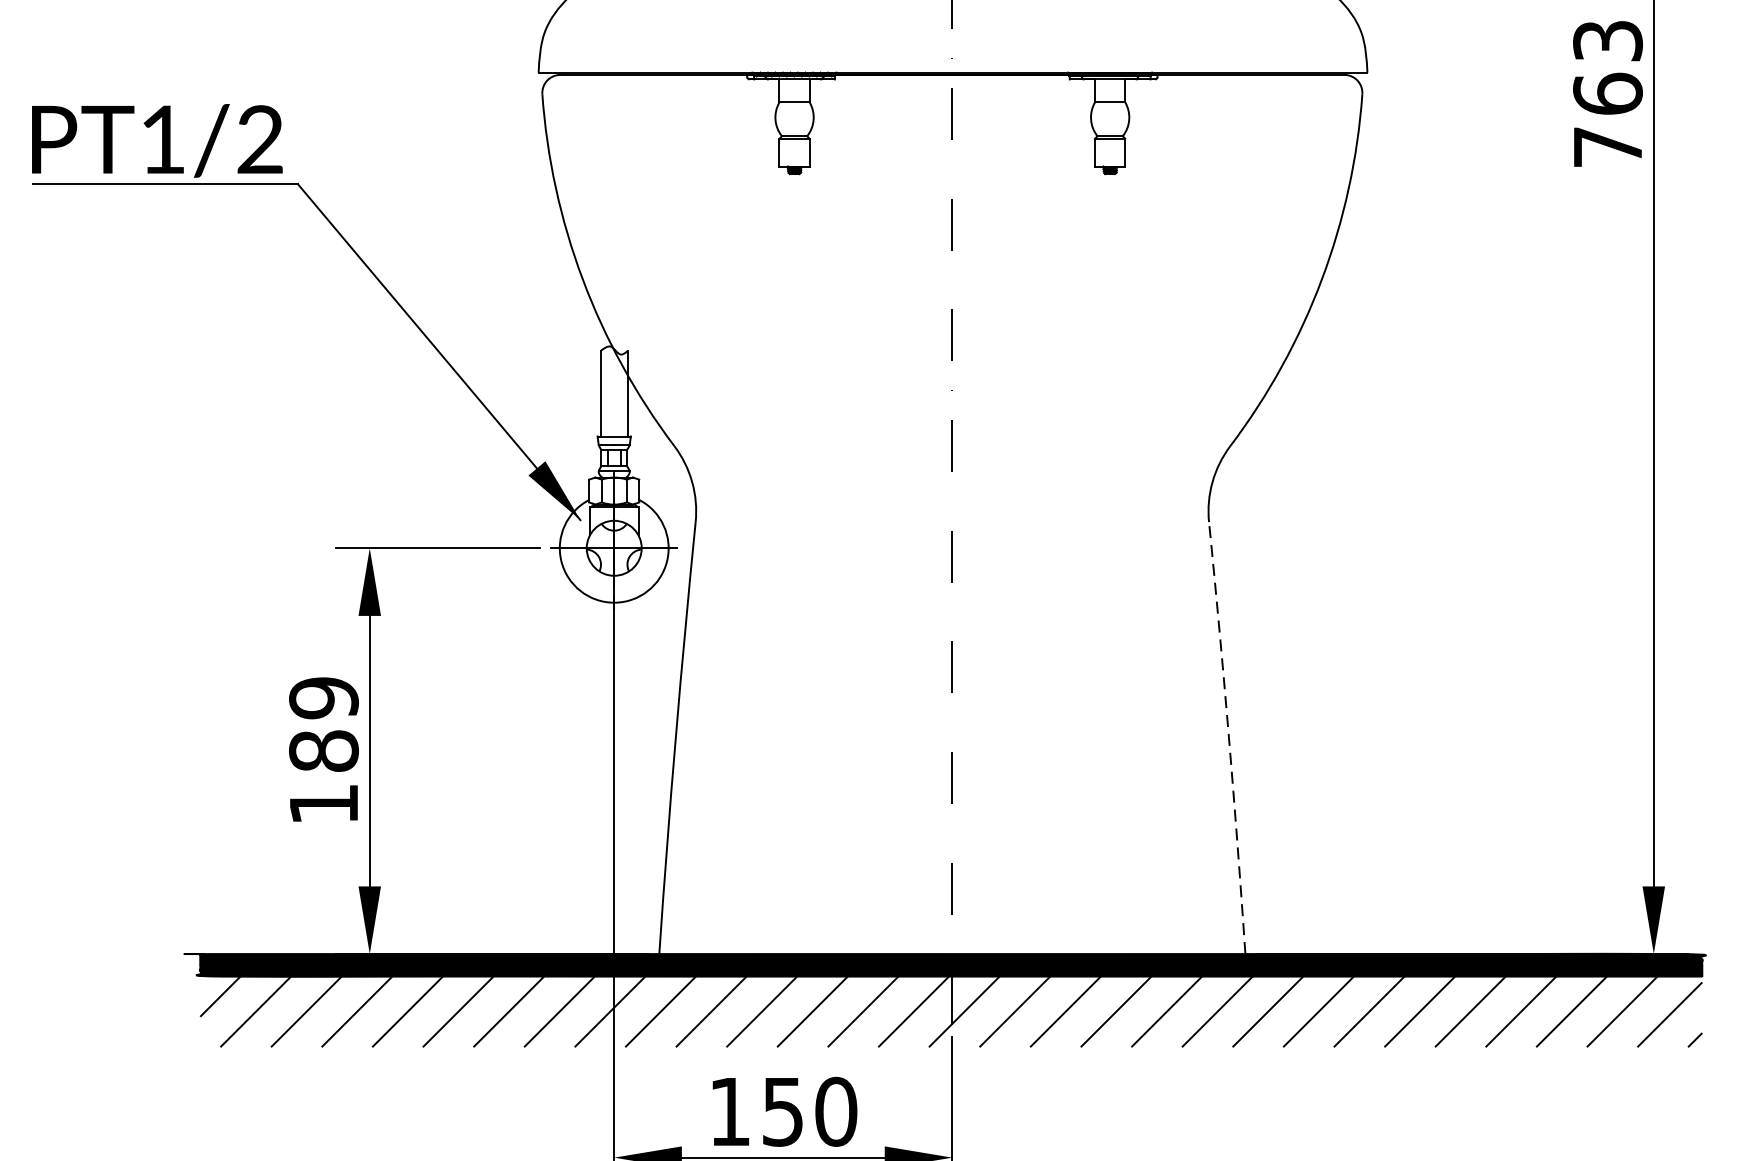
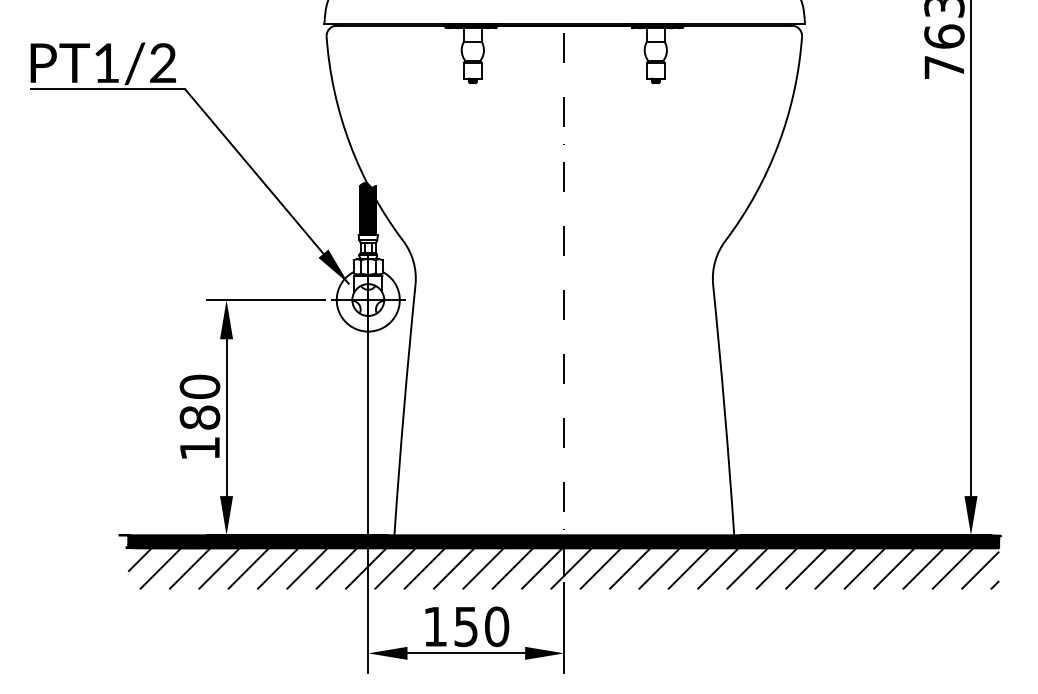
hatch: (614, 392) -> (368, 209), added
text: (323, 697) -> (199, 386), 189 -> 180
arc: (1228, 738) -> (724, 410), dashed -> solid

